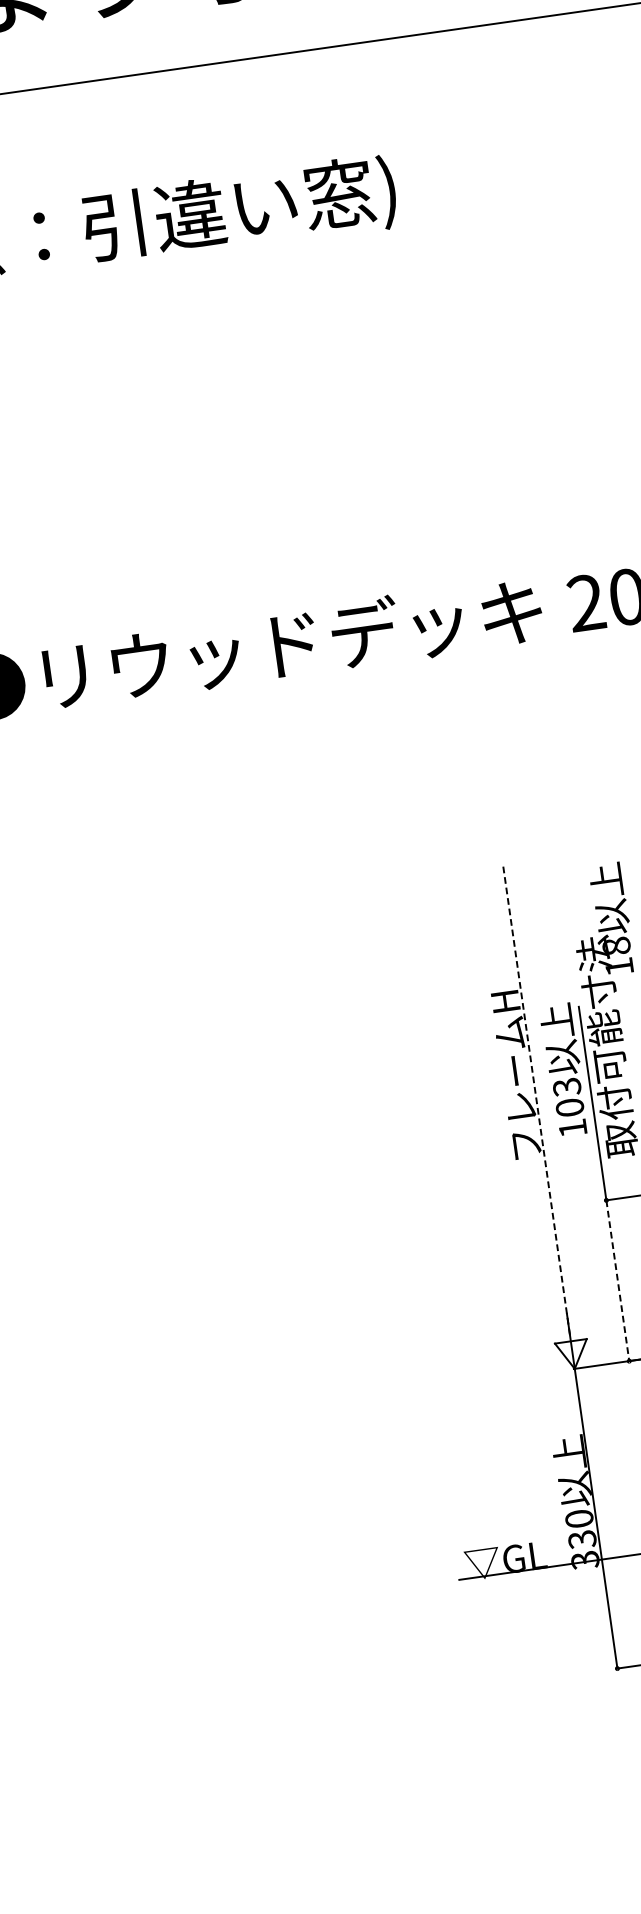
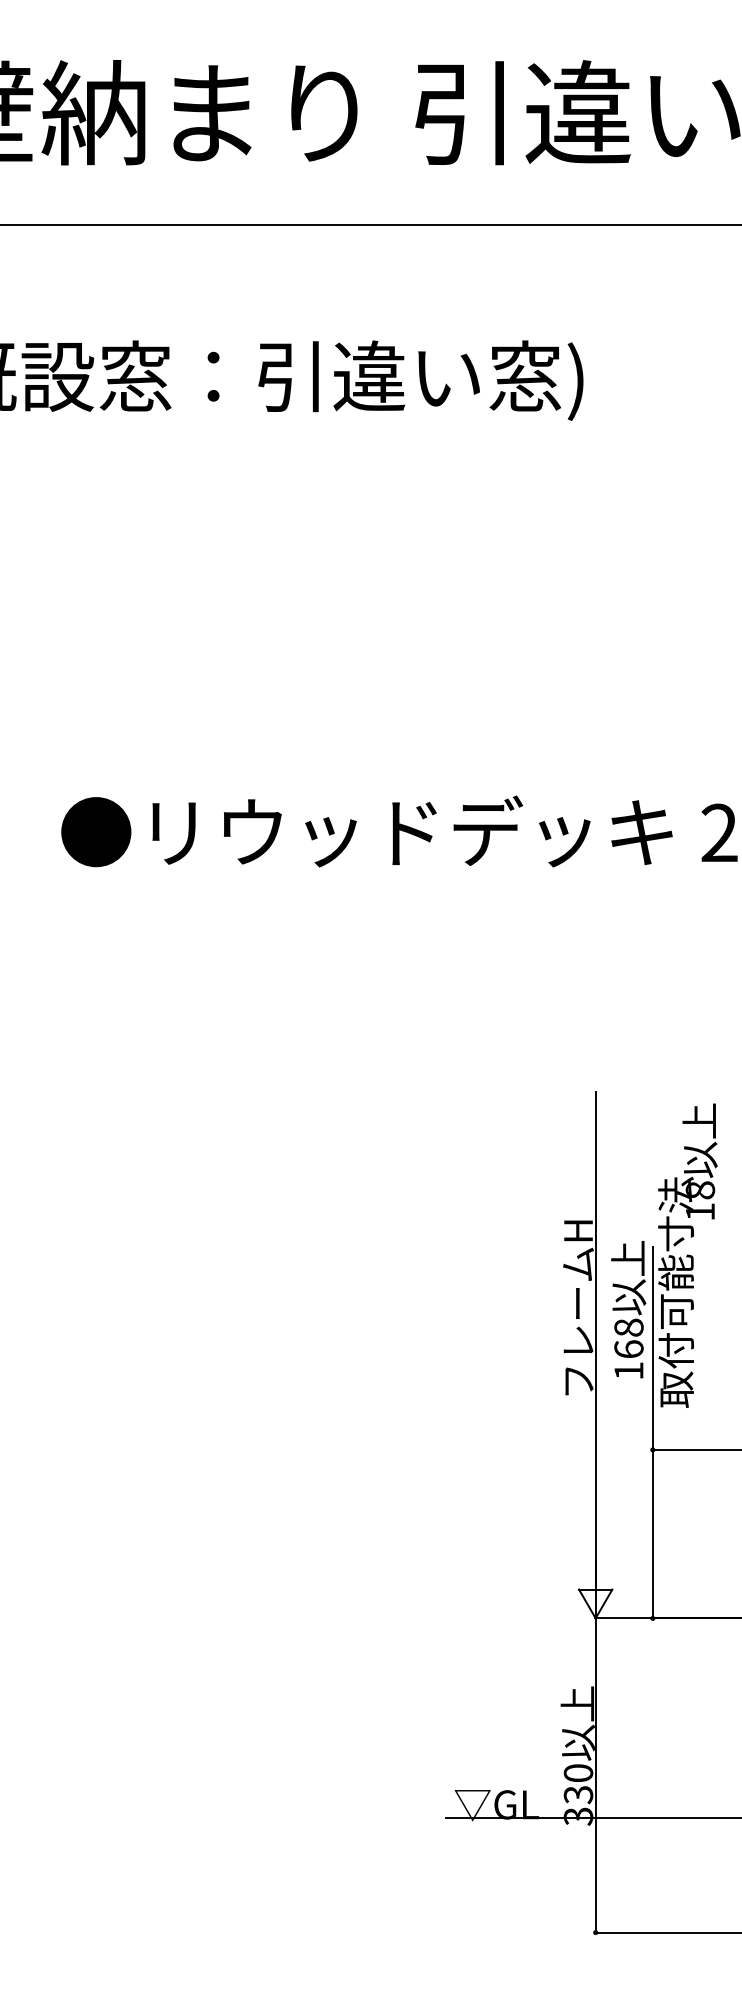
text: (568, 1097) -> (628, 1338), 103 -> 168
line: (536, 1101) -> (595, 1338), dashed -> solid
line: (617, 1281) -> (652, 1534), dashed -> solid

